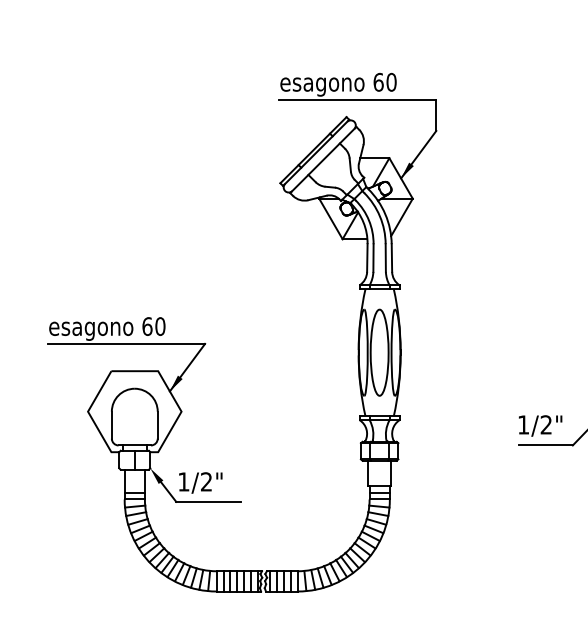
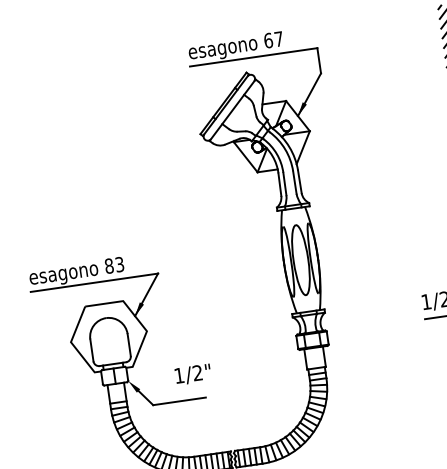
text: (391, 81) -> (278, 38), 60 -> 67
text: (153, 326) -> (114, 265), 60 -> 83
text: (200, 482) -> (192, 374), moved

